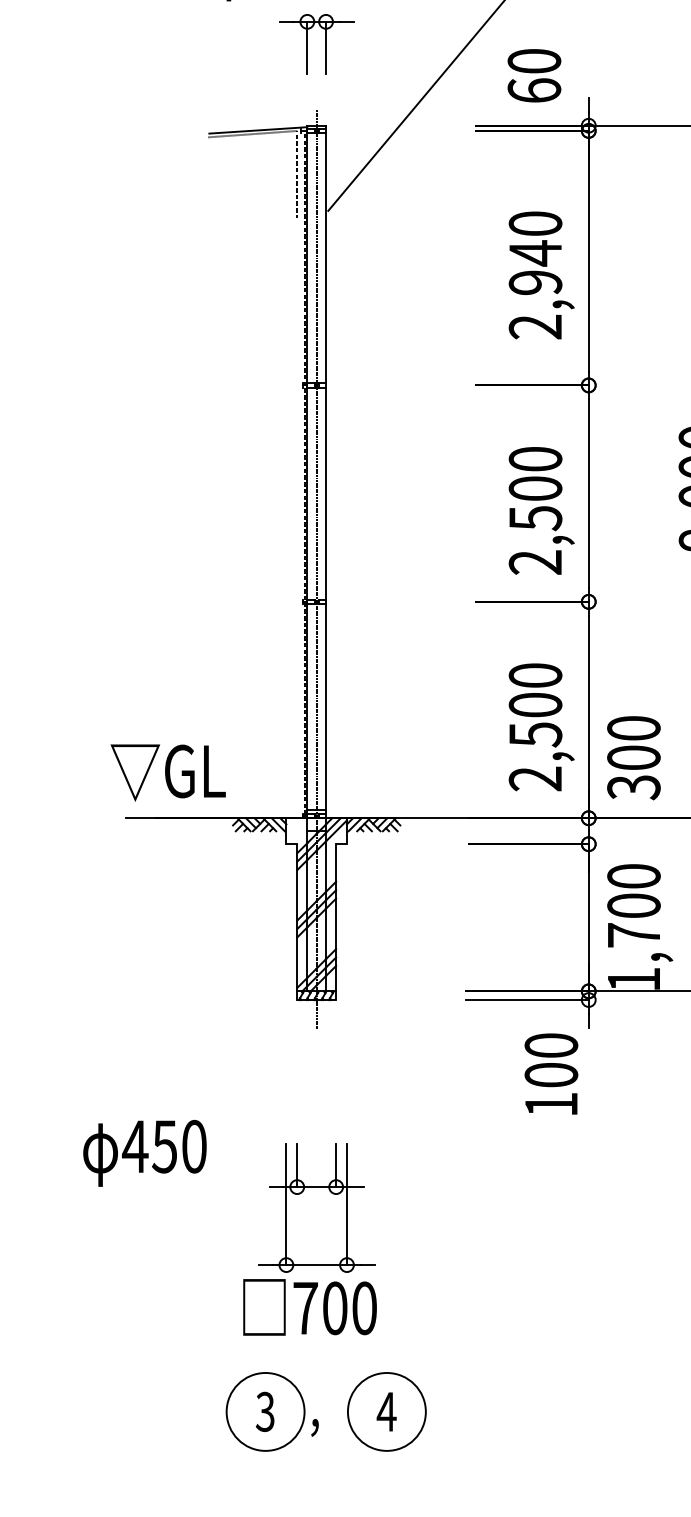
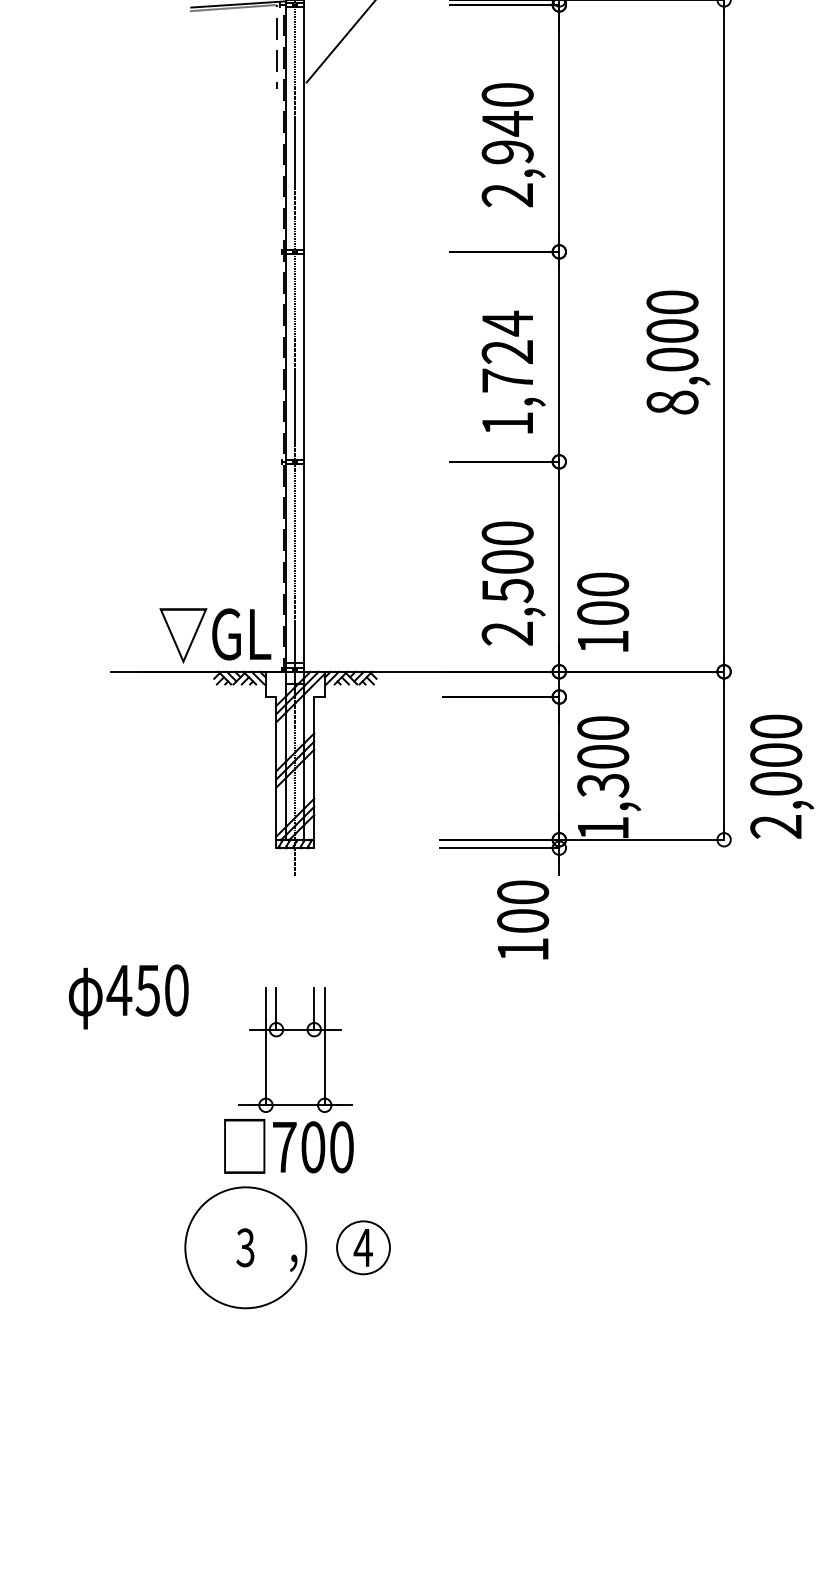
text: (535, 509) -> (507, 372), 2,500 -> 1,724
text: (168, 772) -> (215, 635), moved
text: (634, 788) -> (603, 642), 300 -> 100
text: (634, 935) -> (603, 785), 1,700 -> 1,300
circle: (265, 1411) -> (245, 1247), size x1.6
circle: (386, 1411) -> (363, 1247), size x0.7

